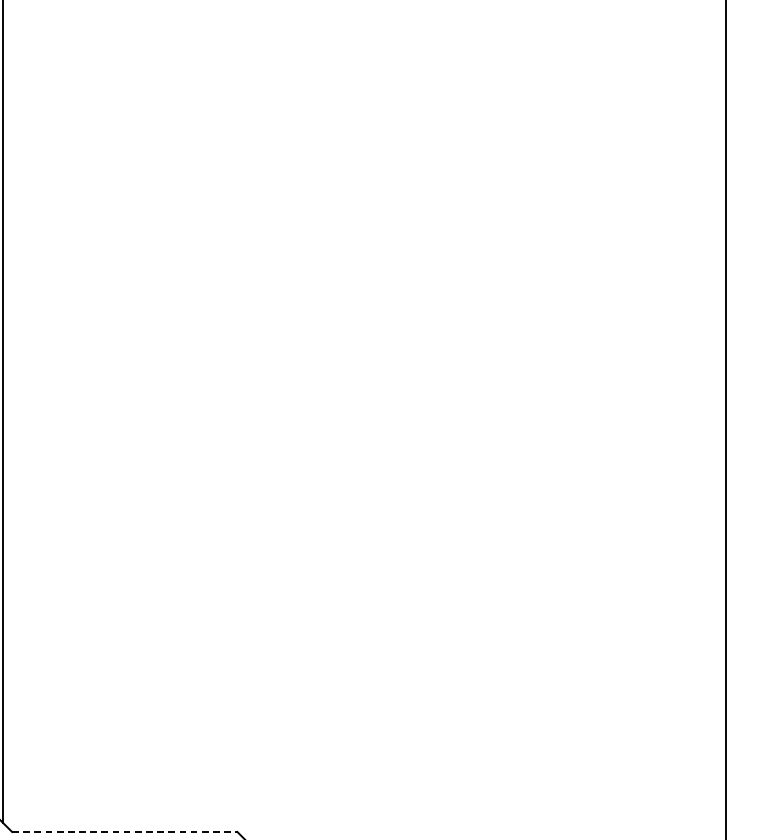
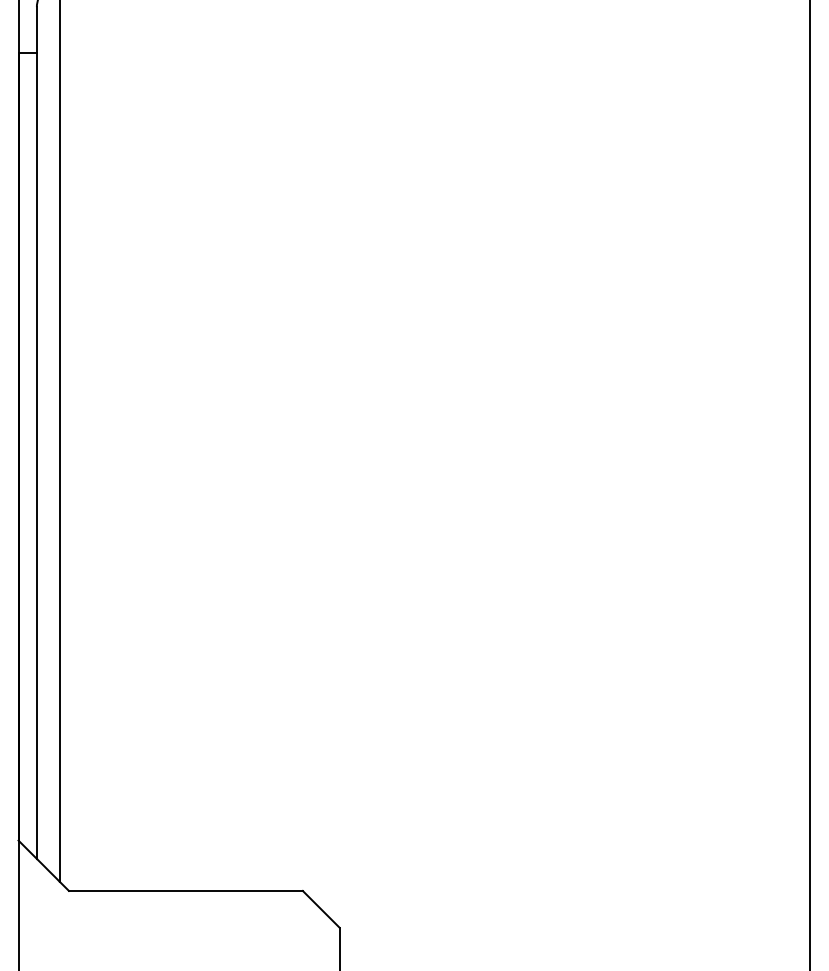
line: (124, 831) -> (185, 890), dashed -> solid

